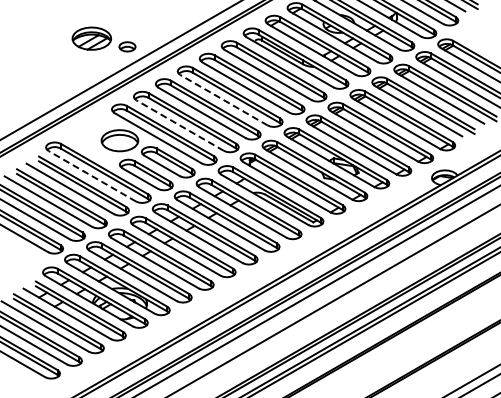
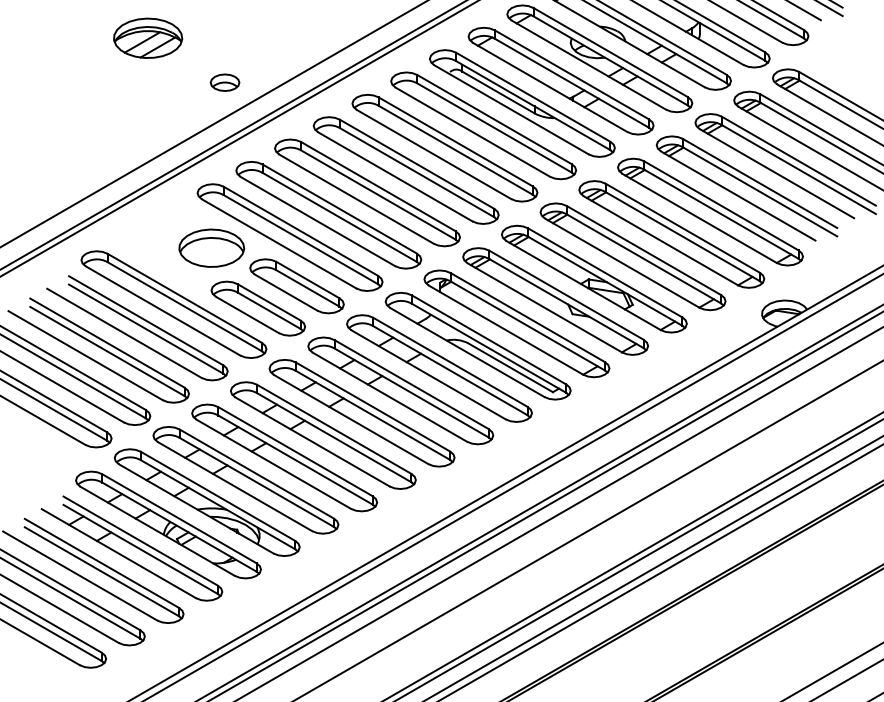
part: (91, 38) -> (147, 37), moved
line: (223, 100) -> (394, 177), dashed -> solid
line: (179, 125) -> (316, 221), dashed -> solid
line: (91, 176) -> (161, 311), dashed -> solid

